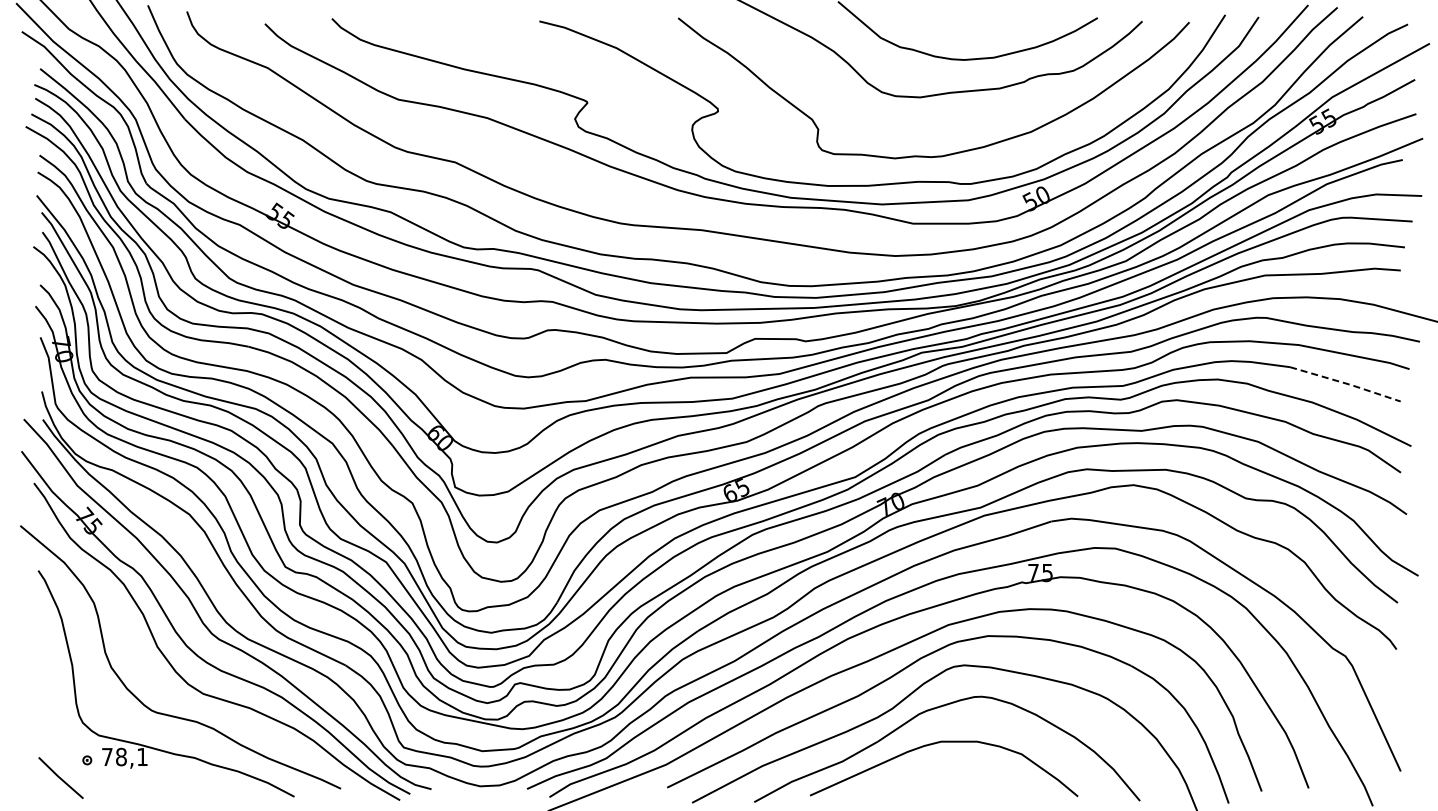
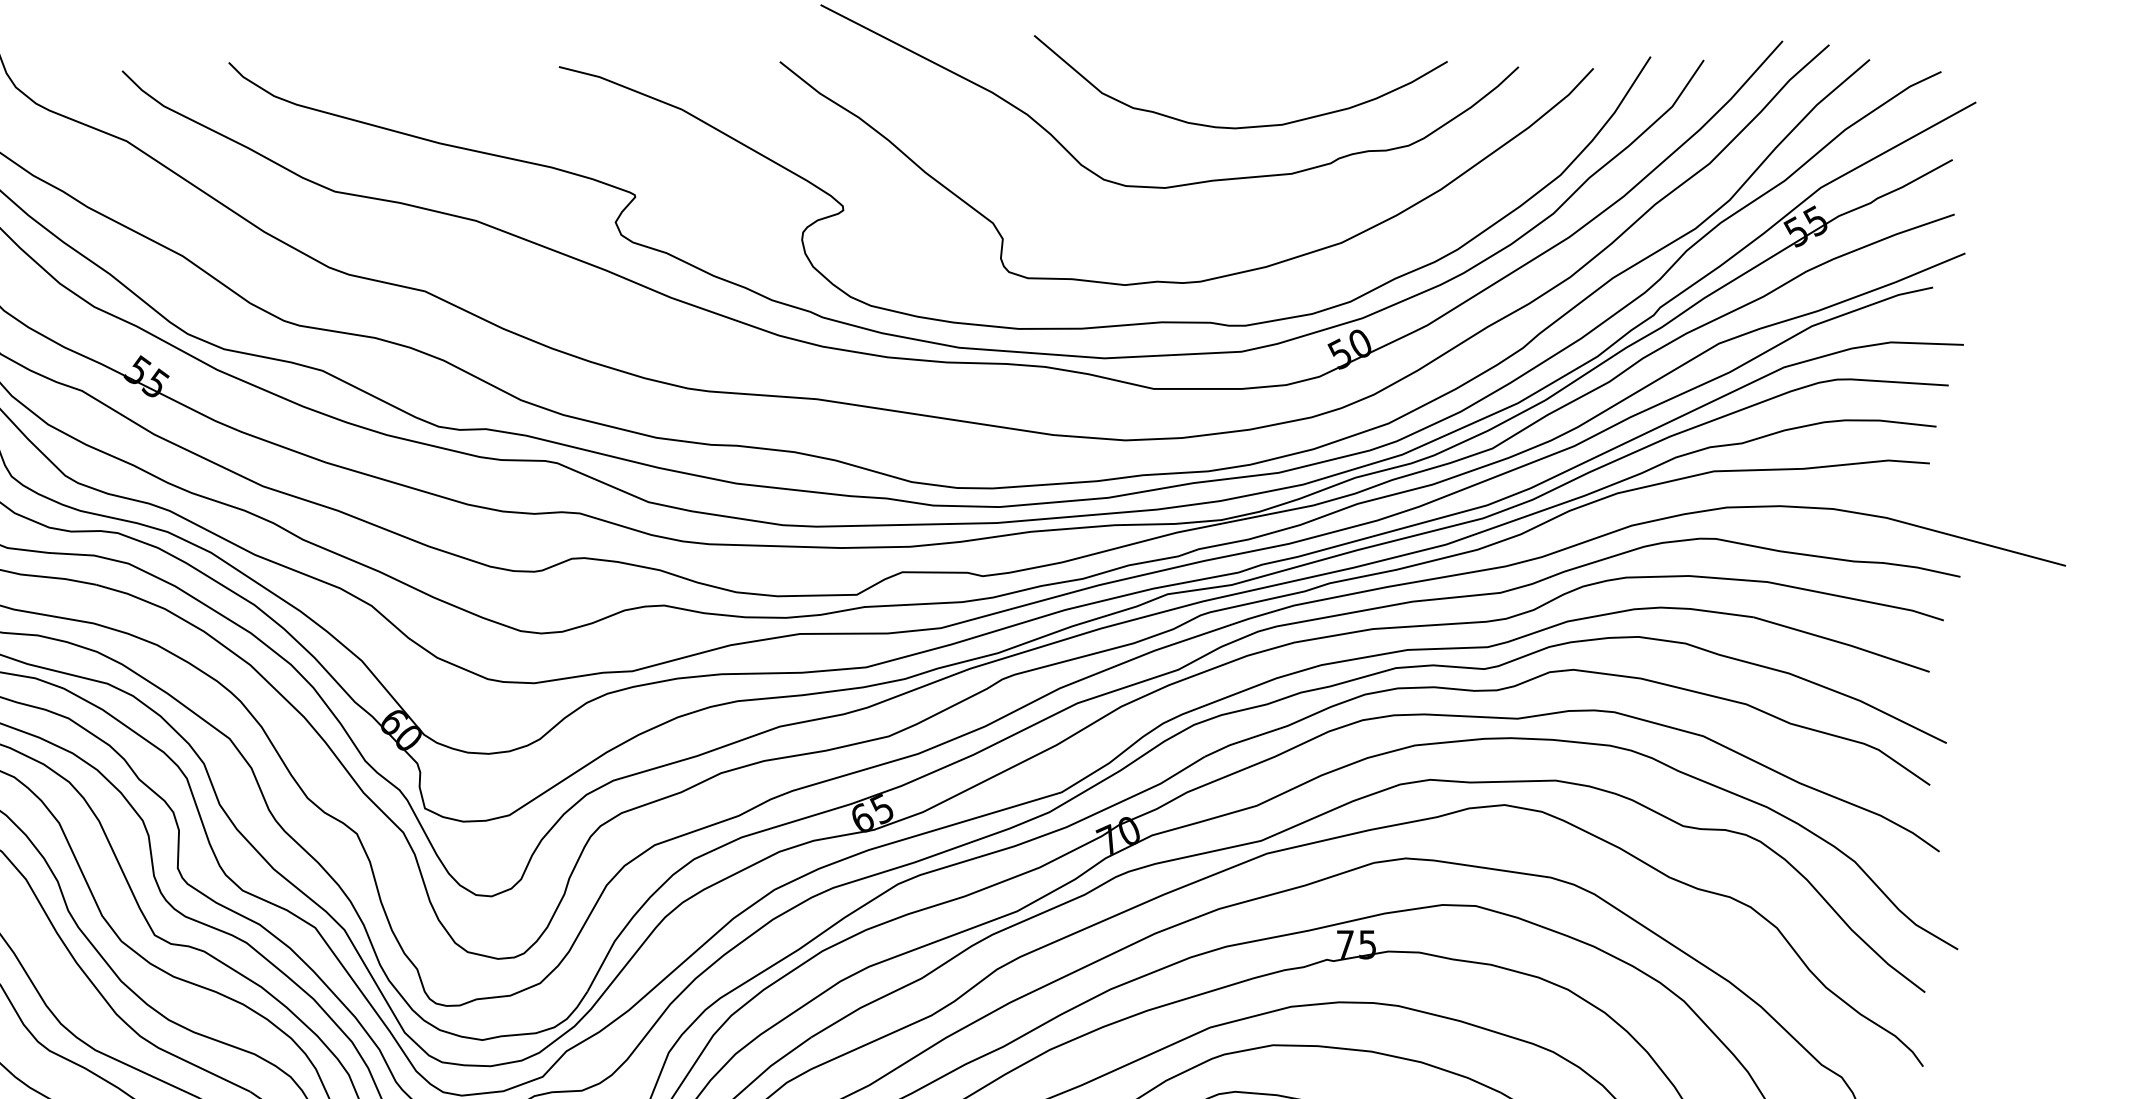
line: (1346, 383) -> (1843, 643), dashed -> solid

